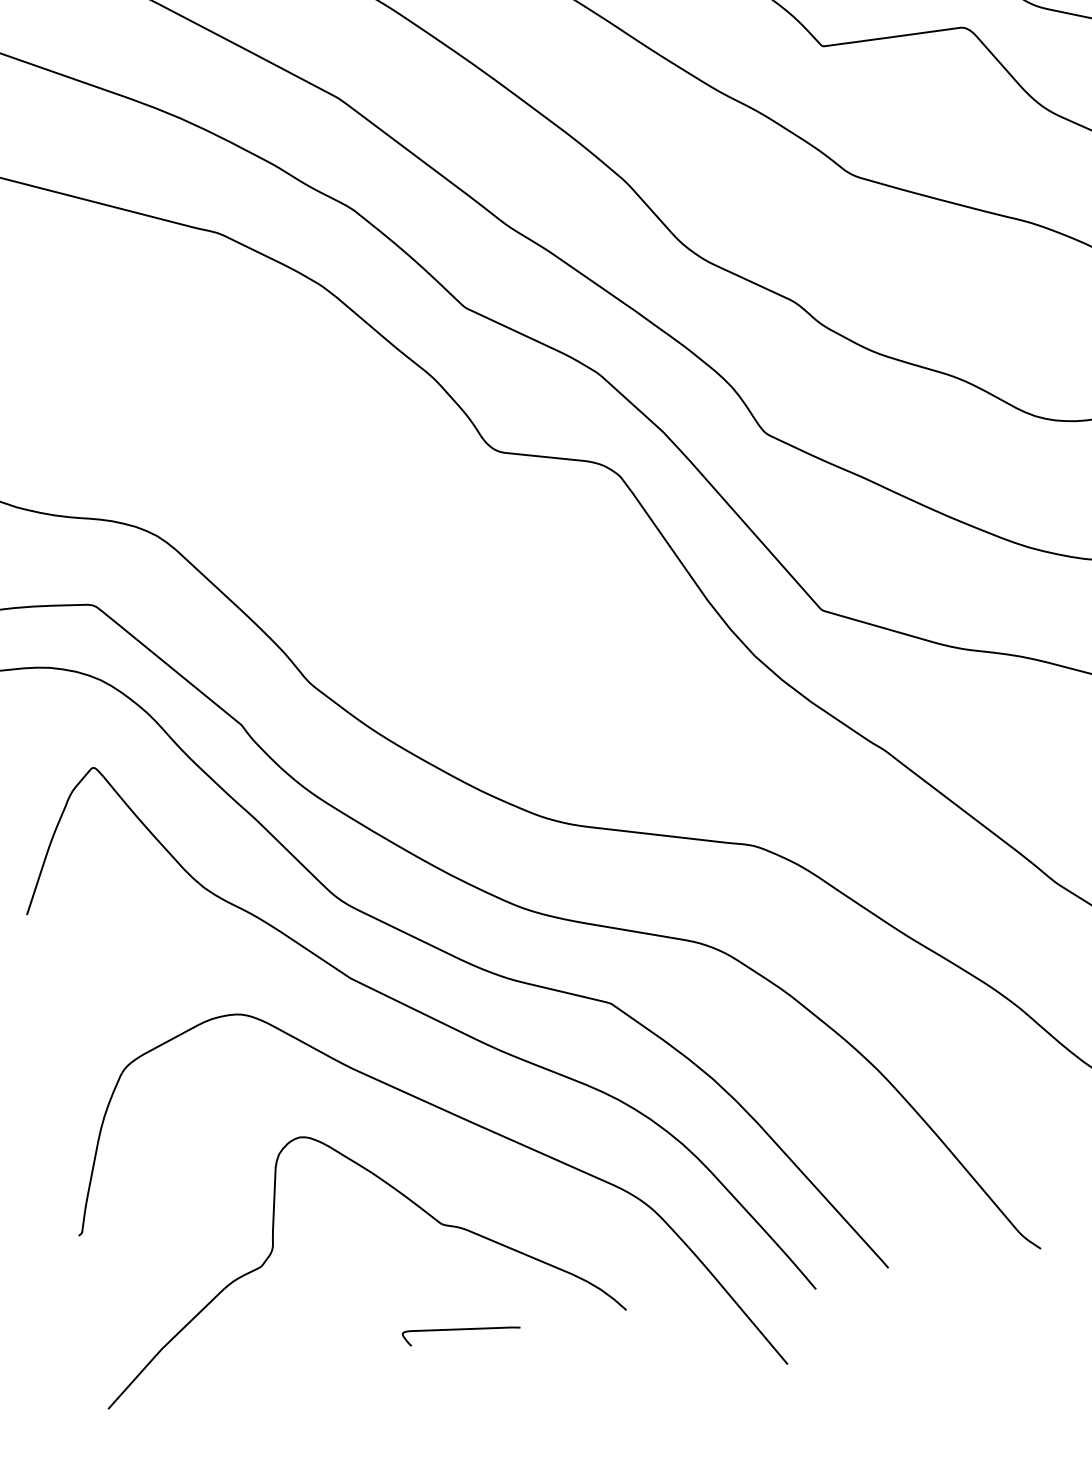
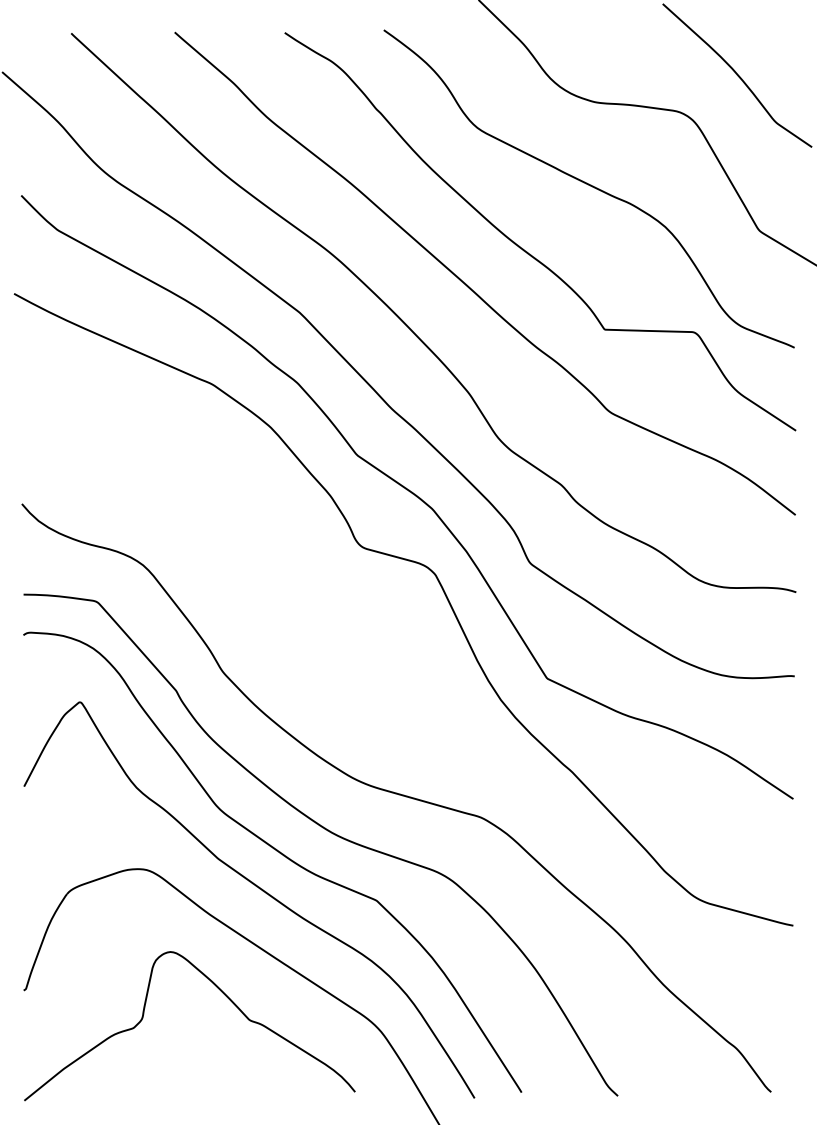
curve: (460, 1329) -> (250, 1087), removed

